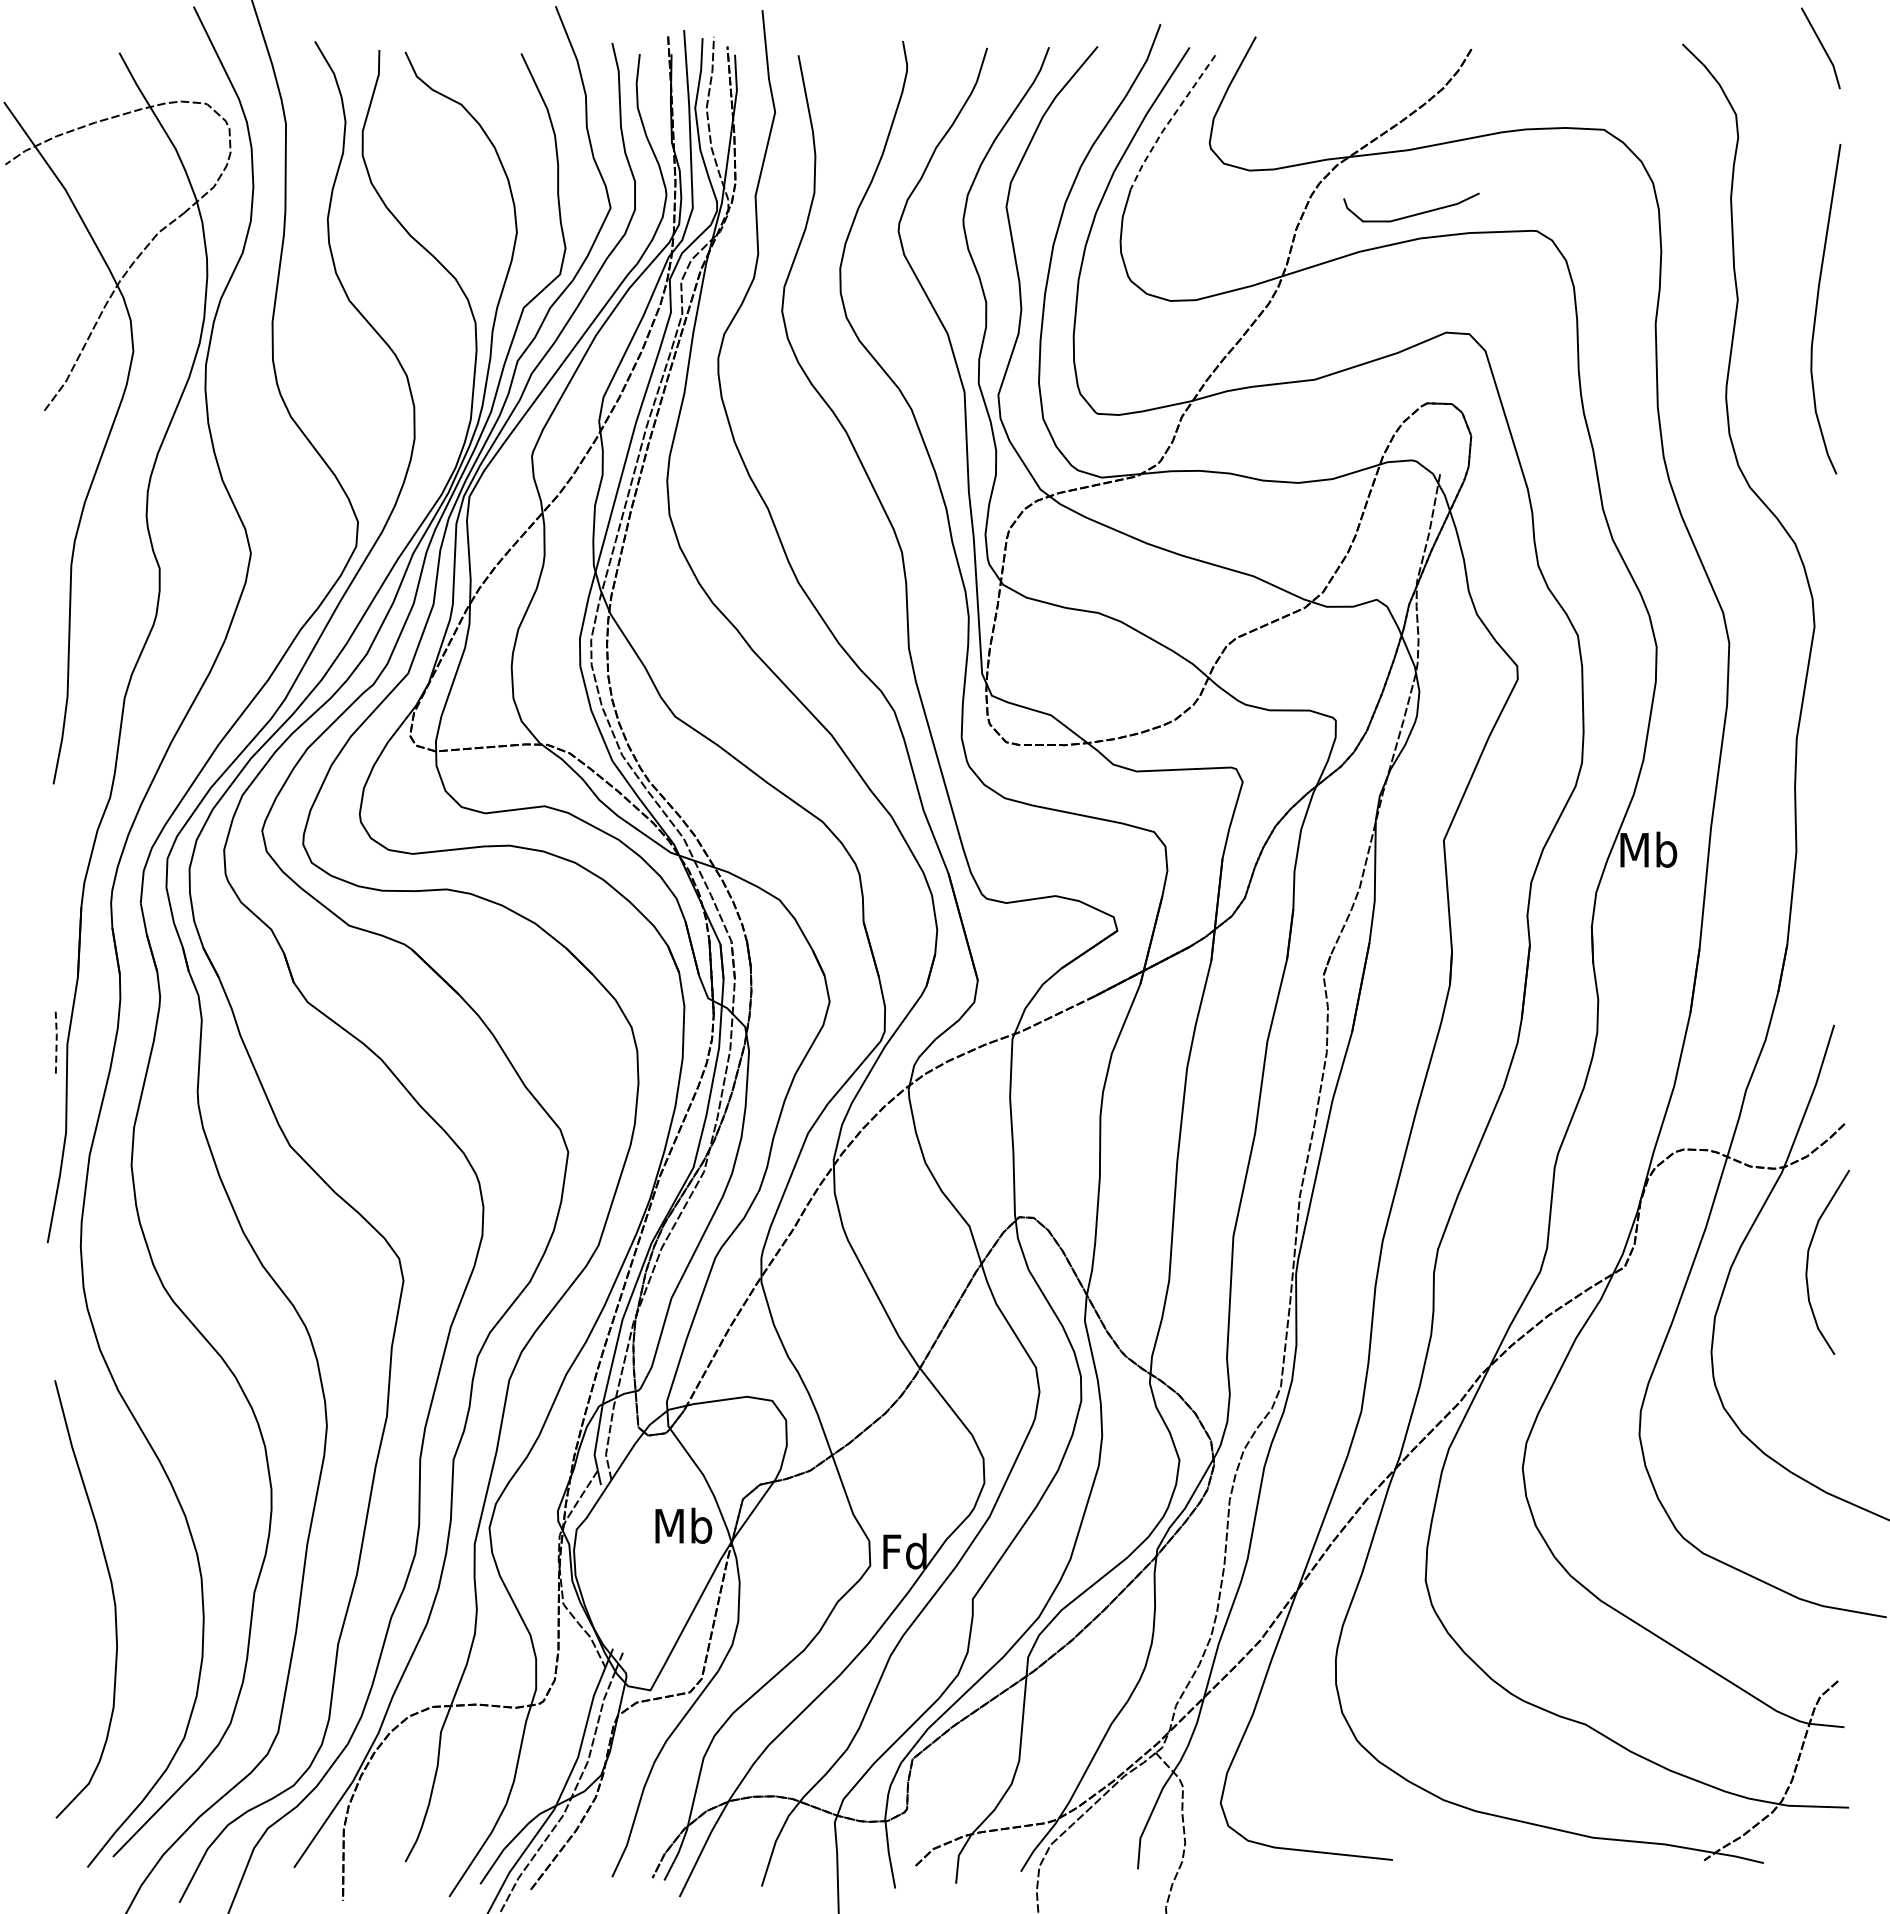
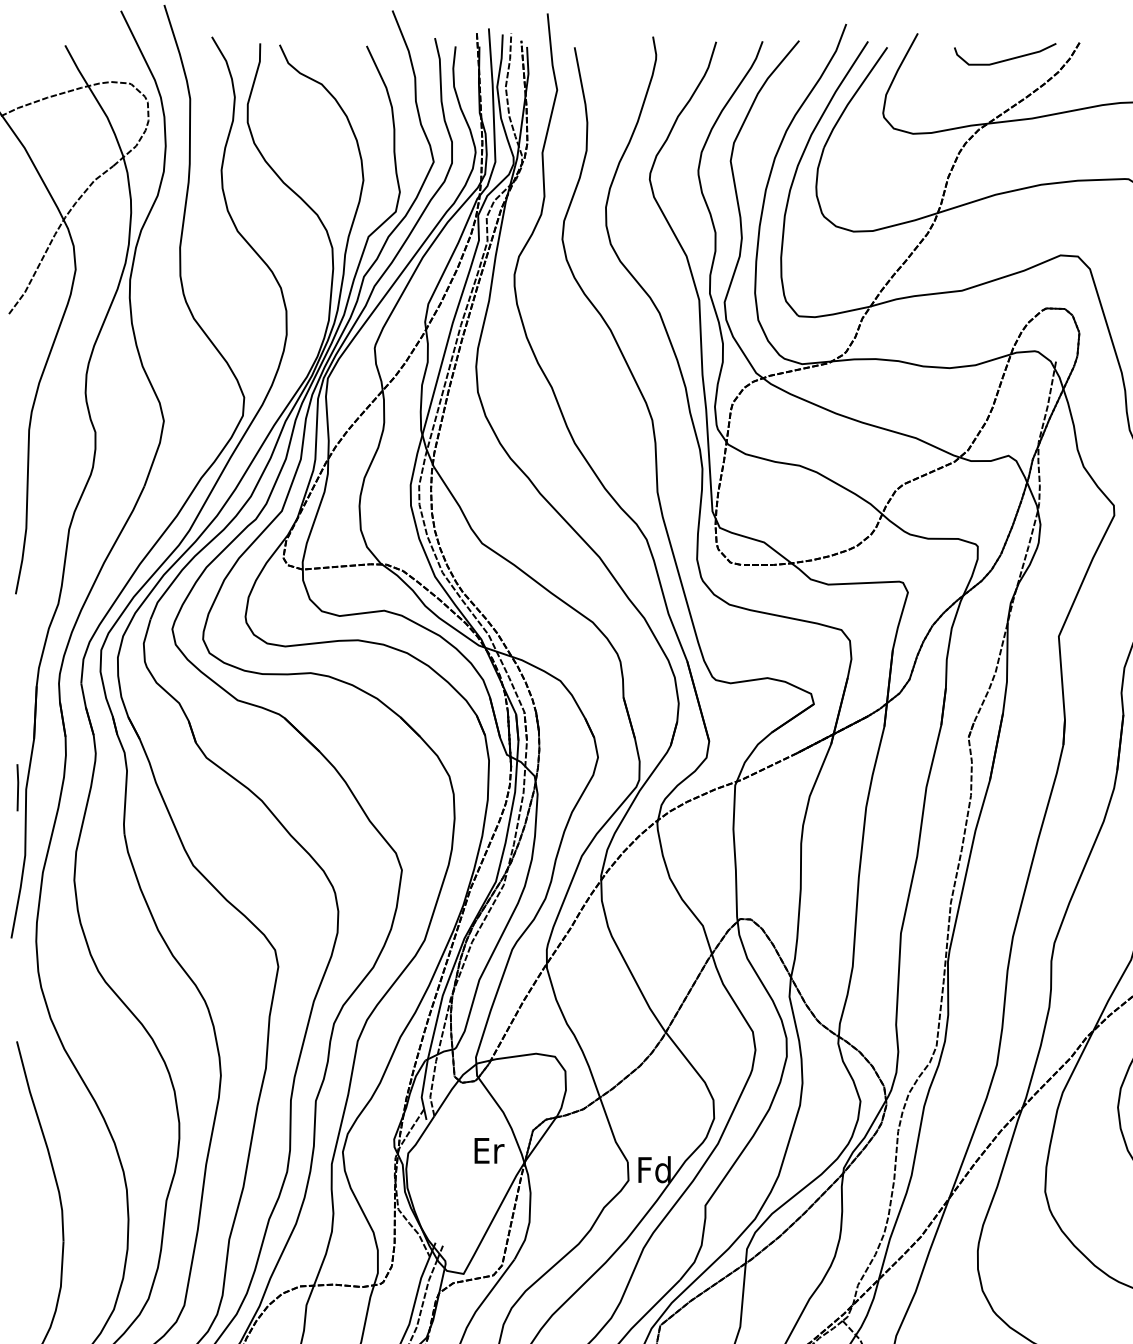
line: (1169, 121) -> (853, 97), dashed -> solid
curve: (1412, 214) -> (1006, 59), moved
line: (56, 1041) -> (18, 787), dashed -> solid
text: (683, 1525) -> (488, 1150), Mb -> Er

